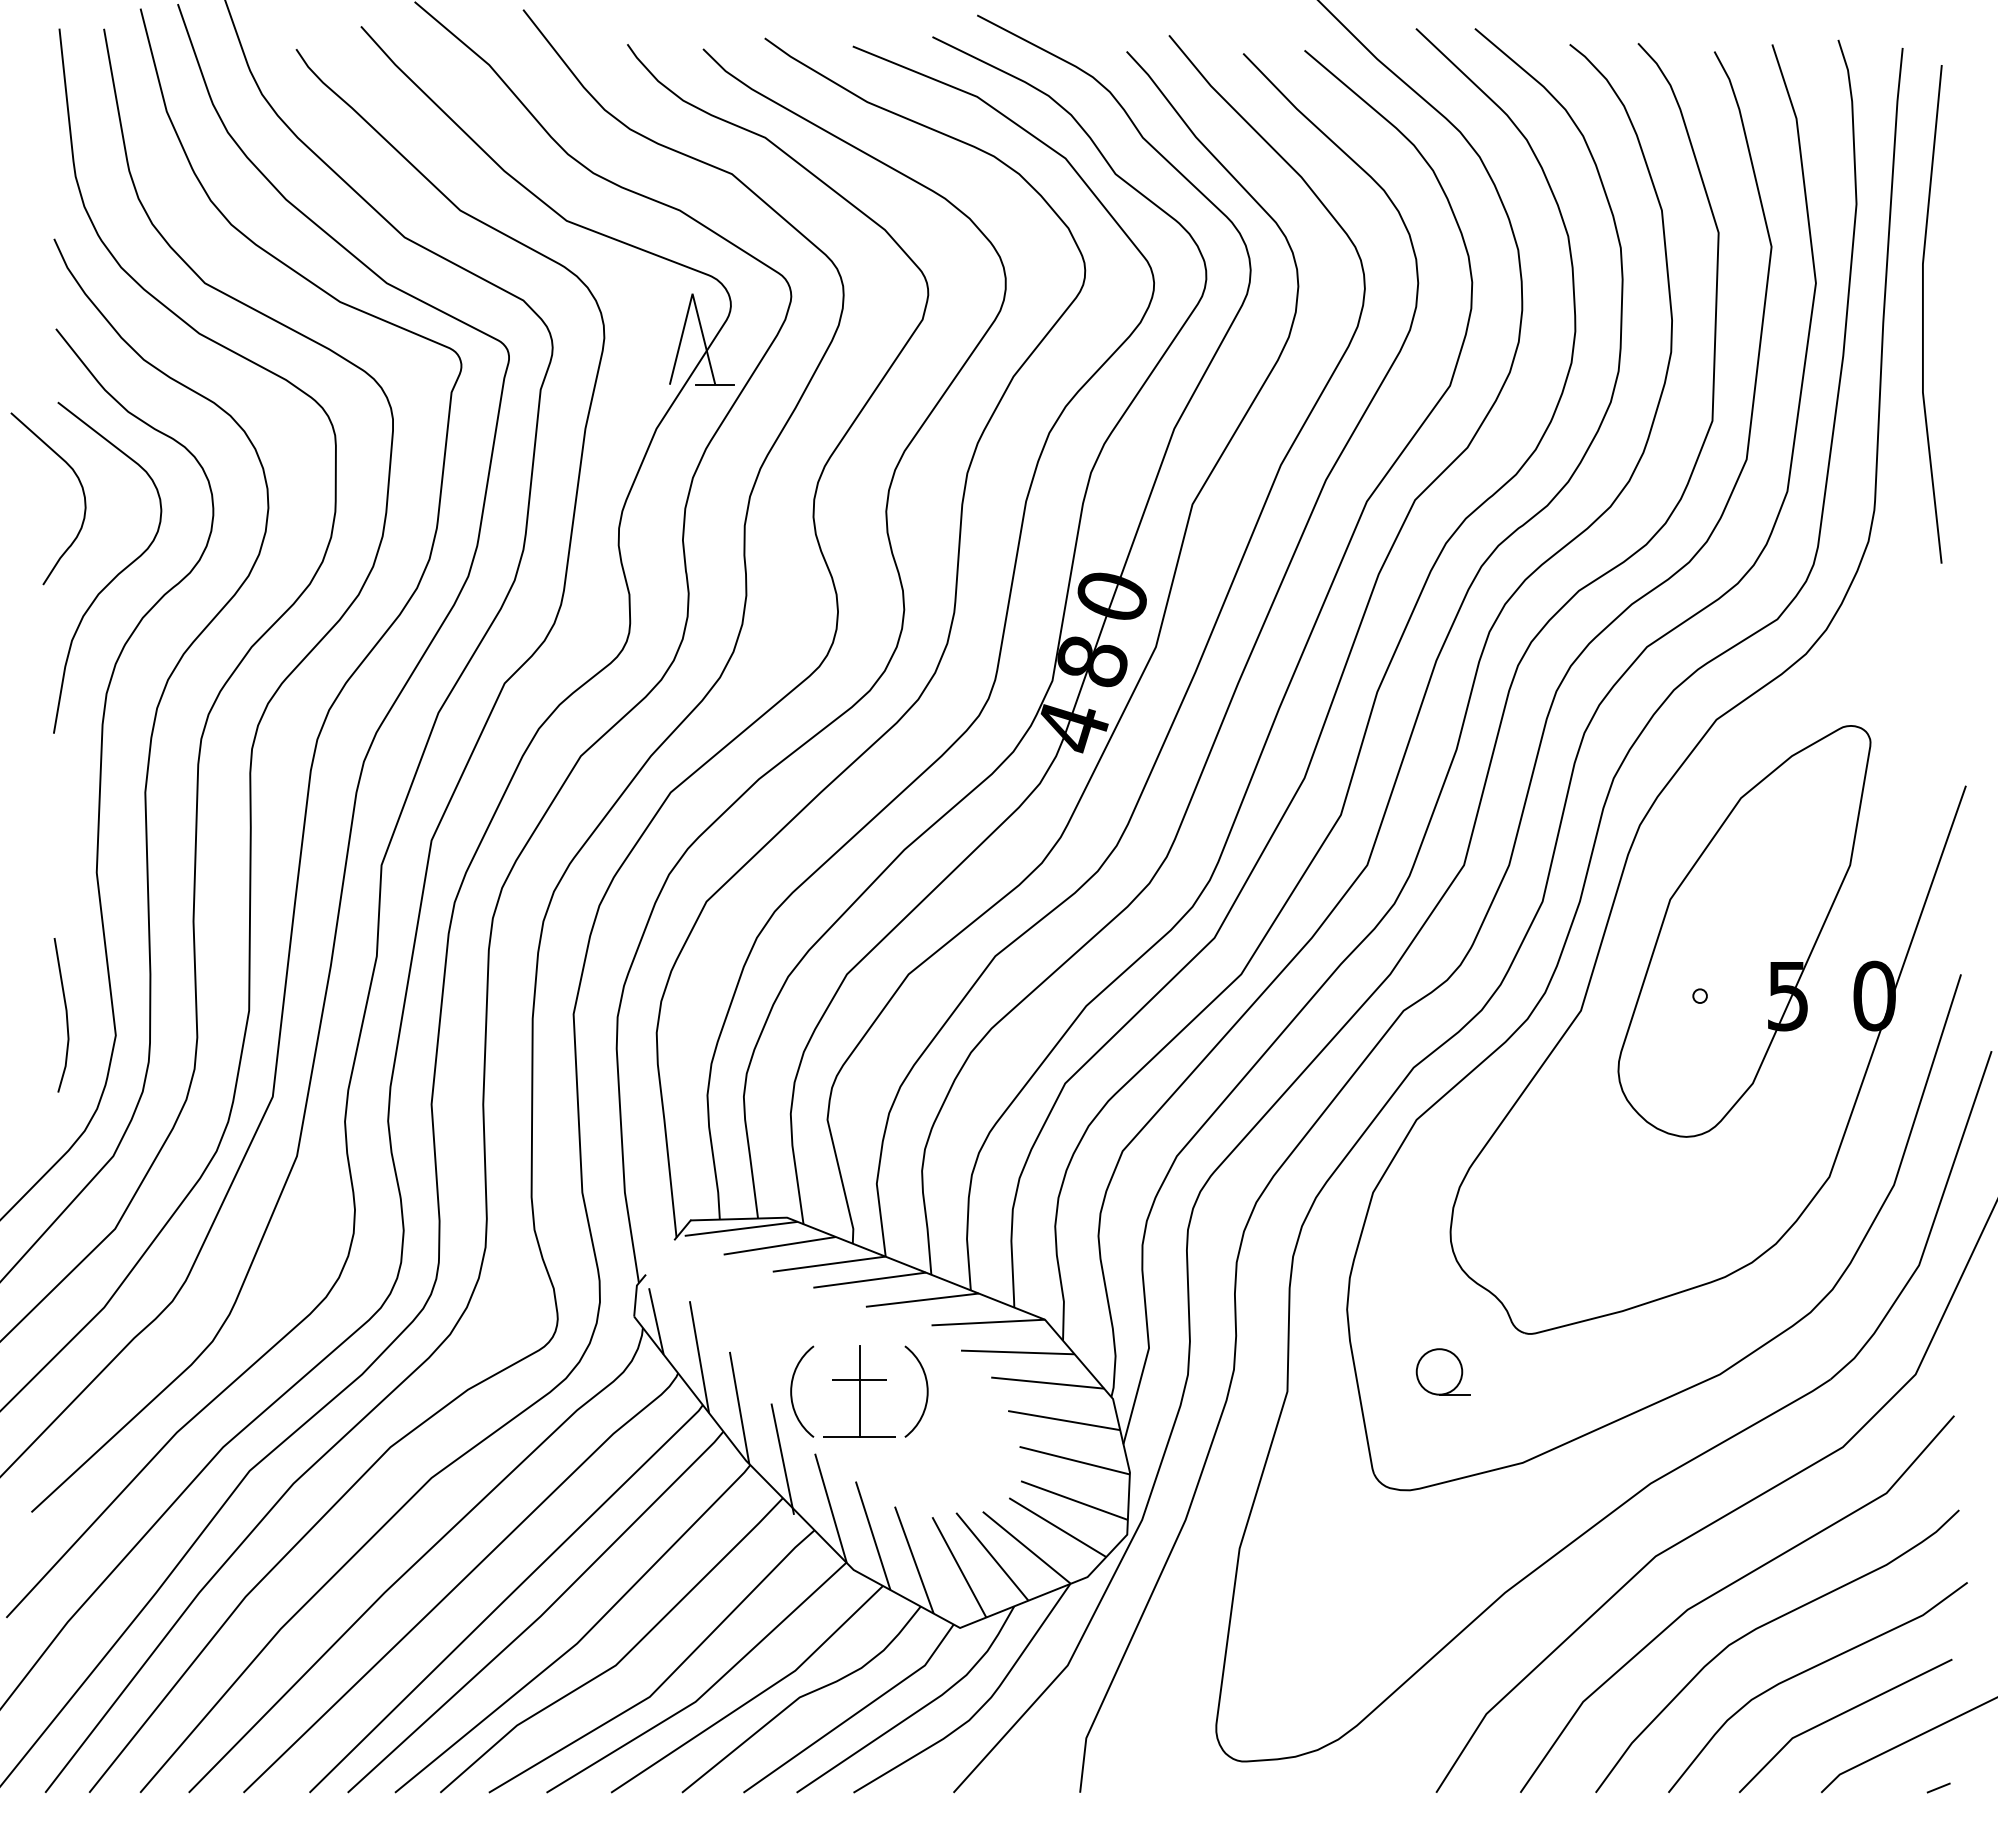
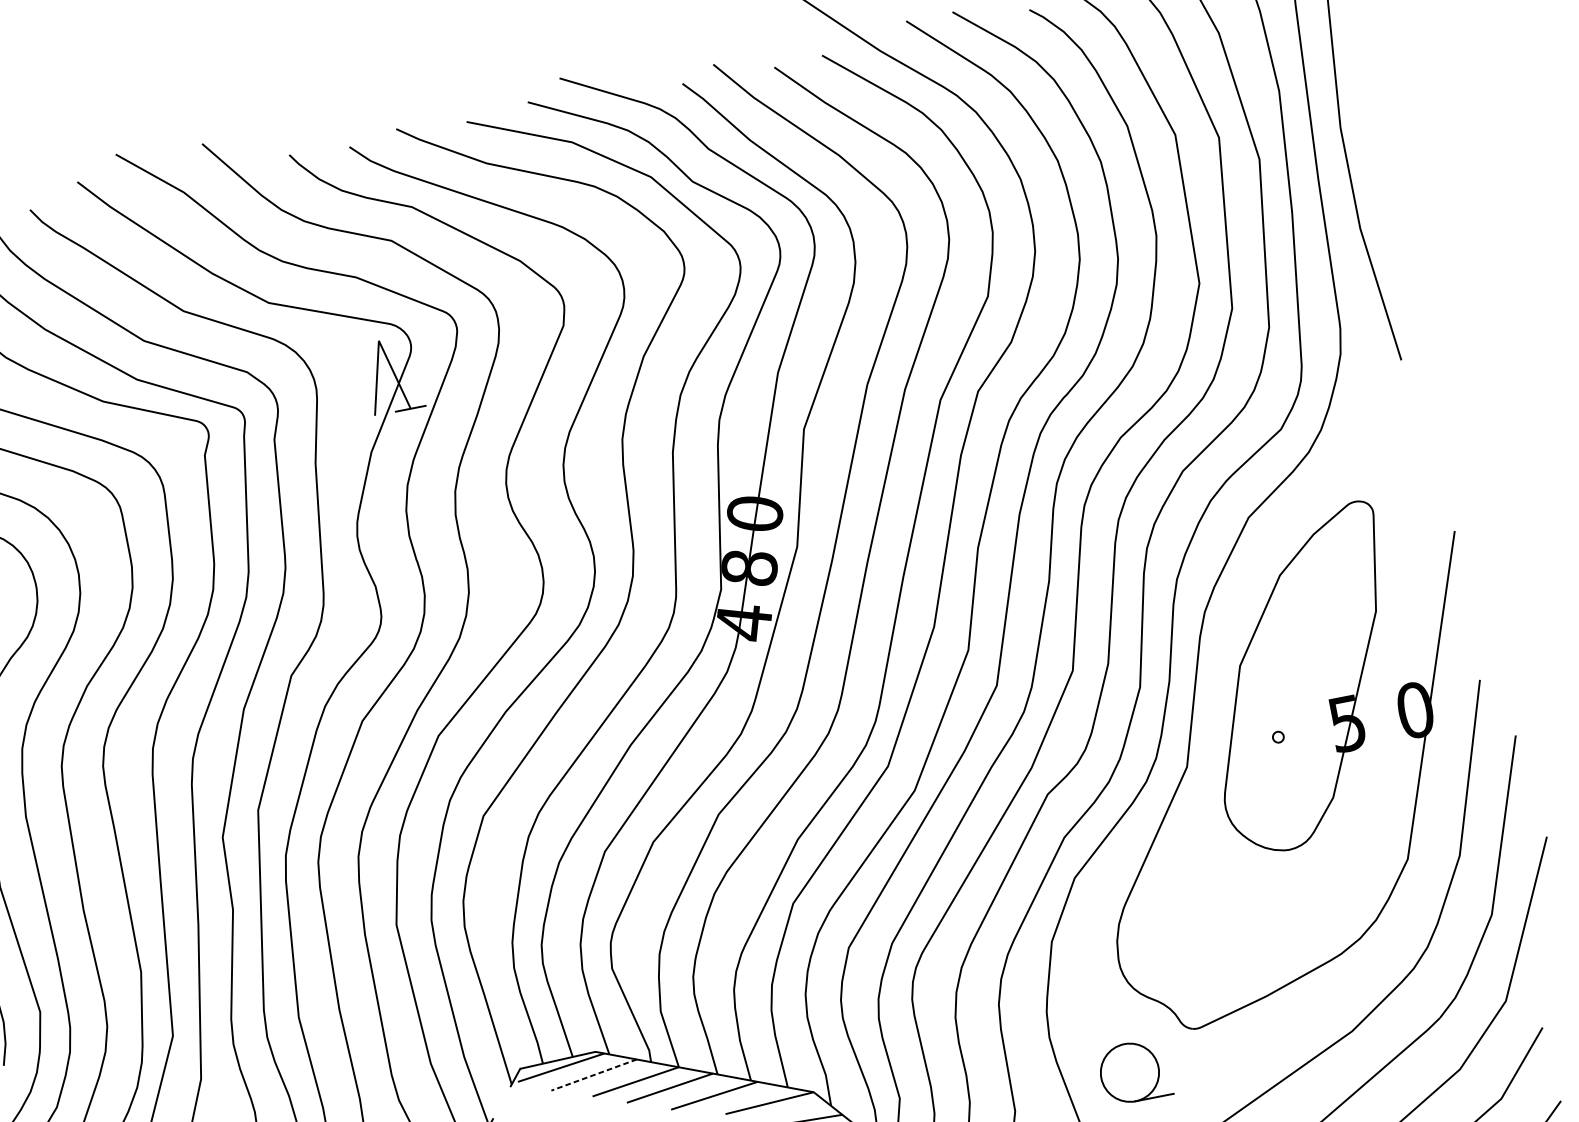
line: (779, 1245) -> (593, 1074), solid -> dashed
part: (1442, 1371) -> (1133, 1071), size x1.6

